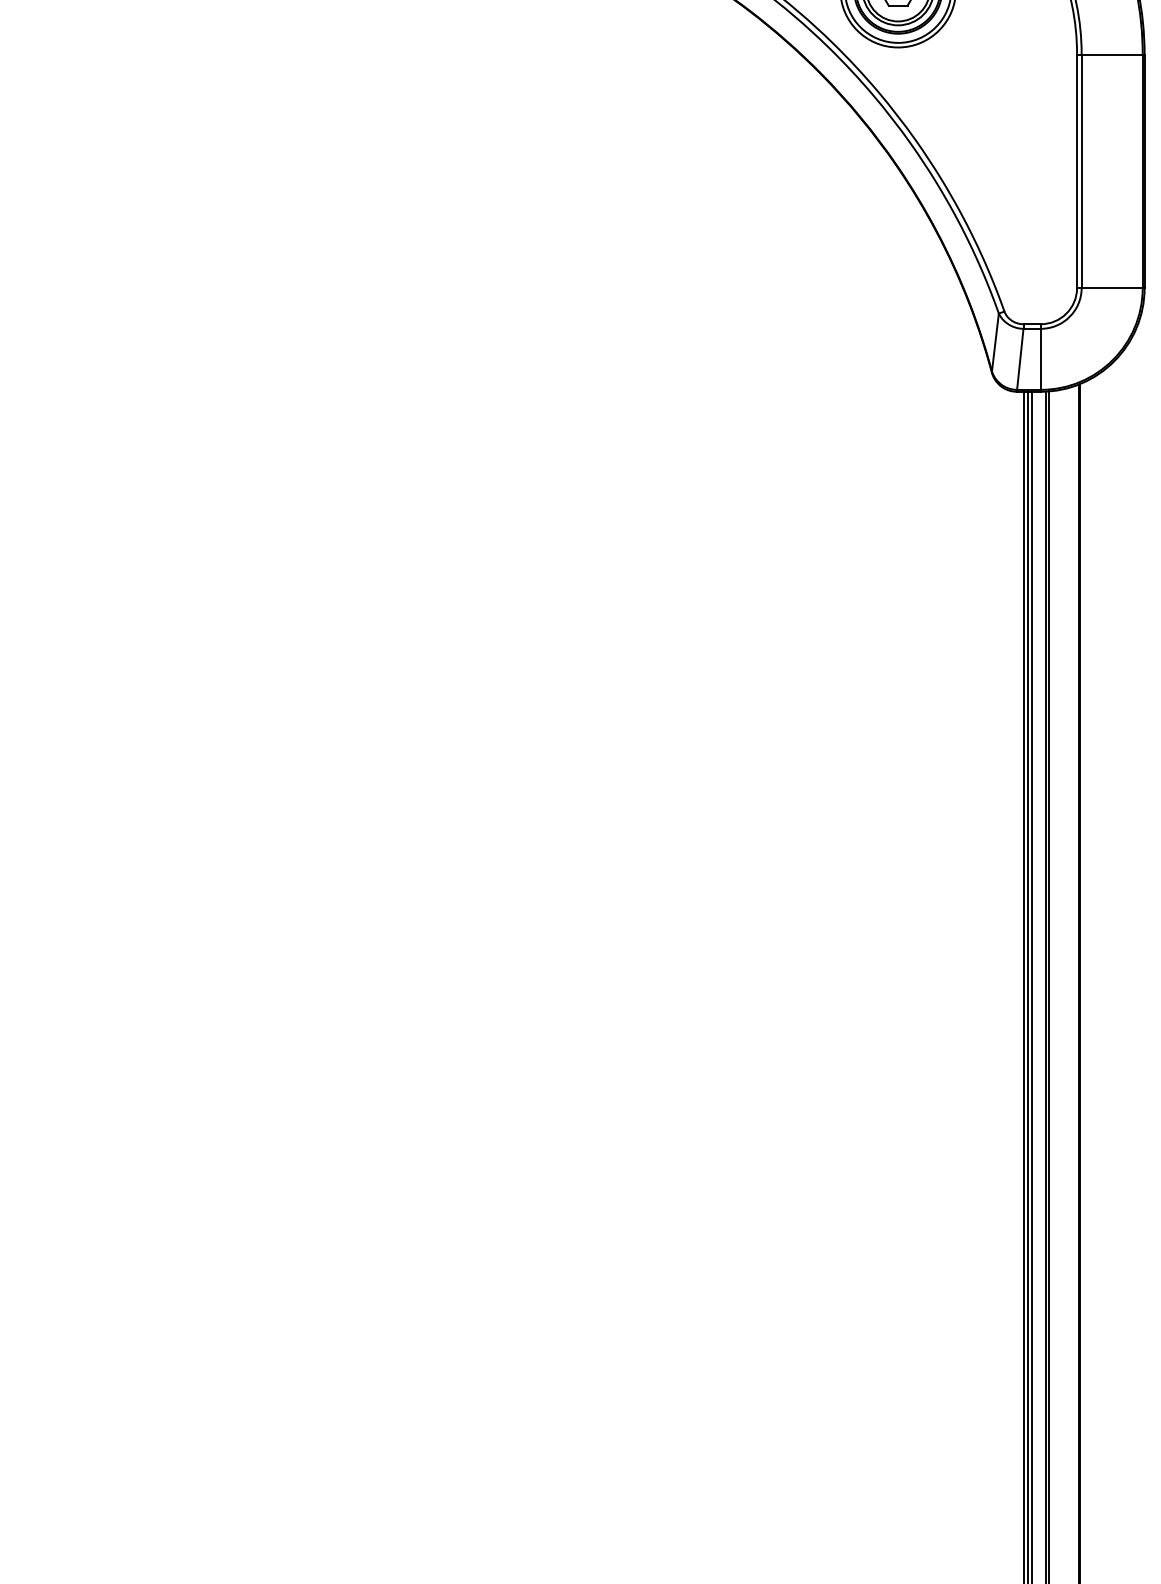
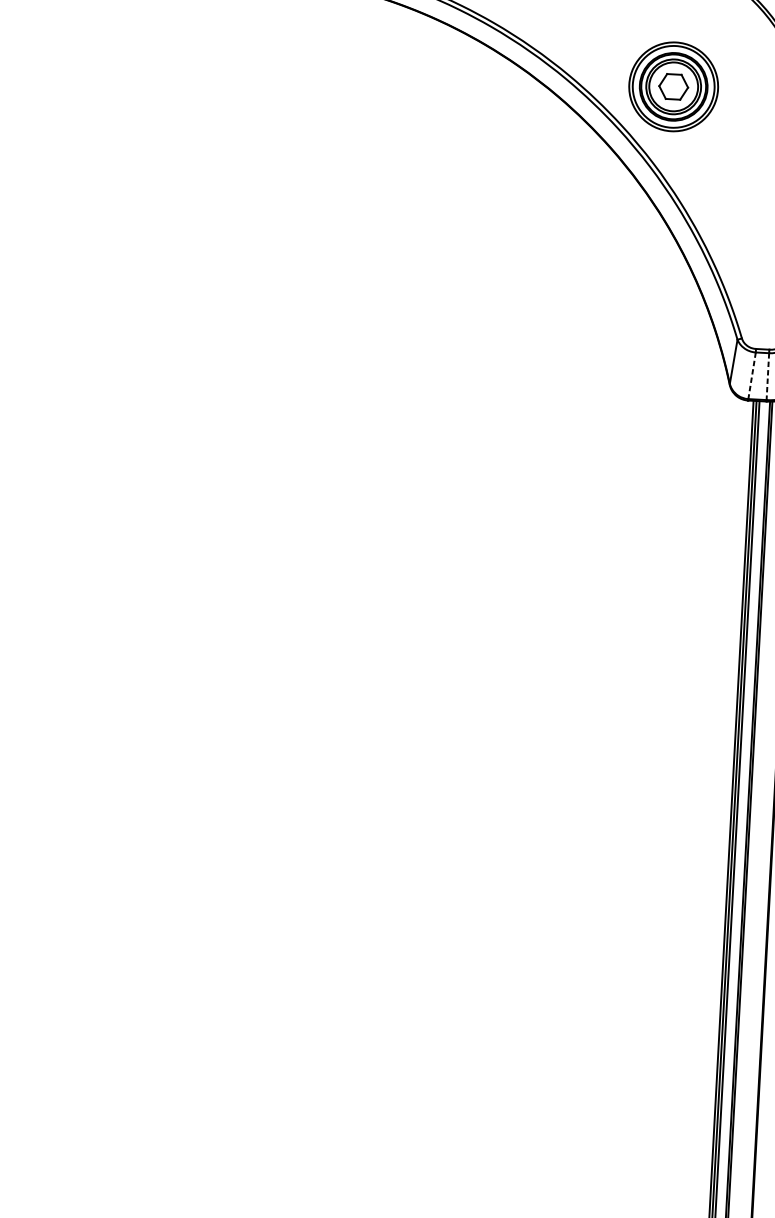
line: (1020, 359) -> (752, 375), solid -> dashed
line: (1040, 359) -> (767, 376), solid -> dashed

